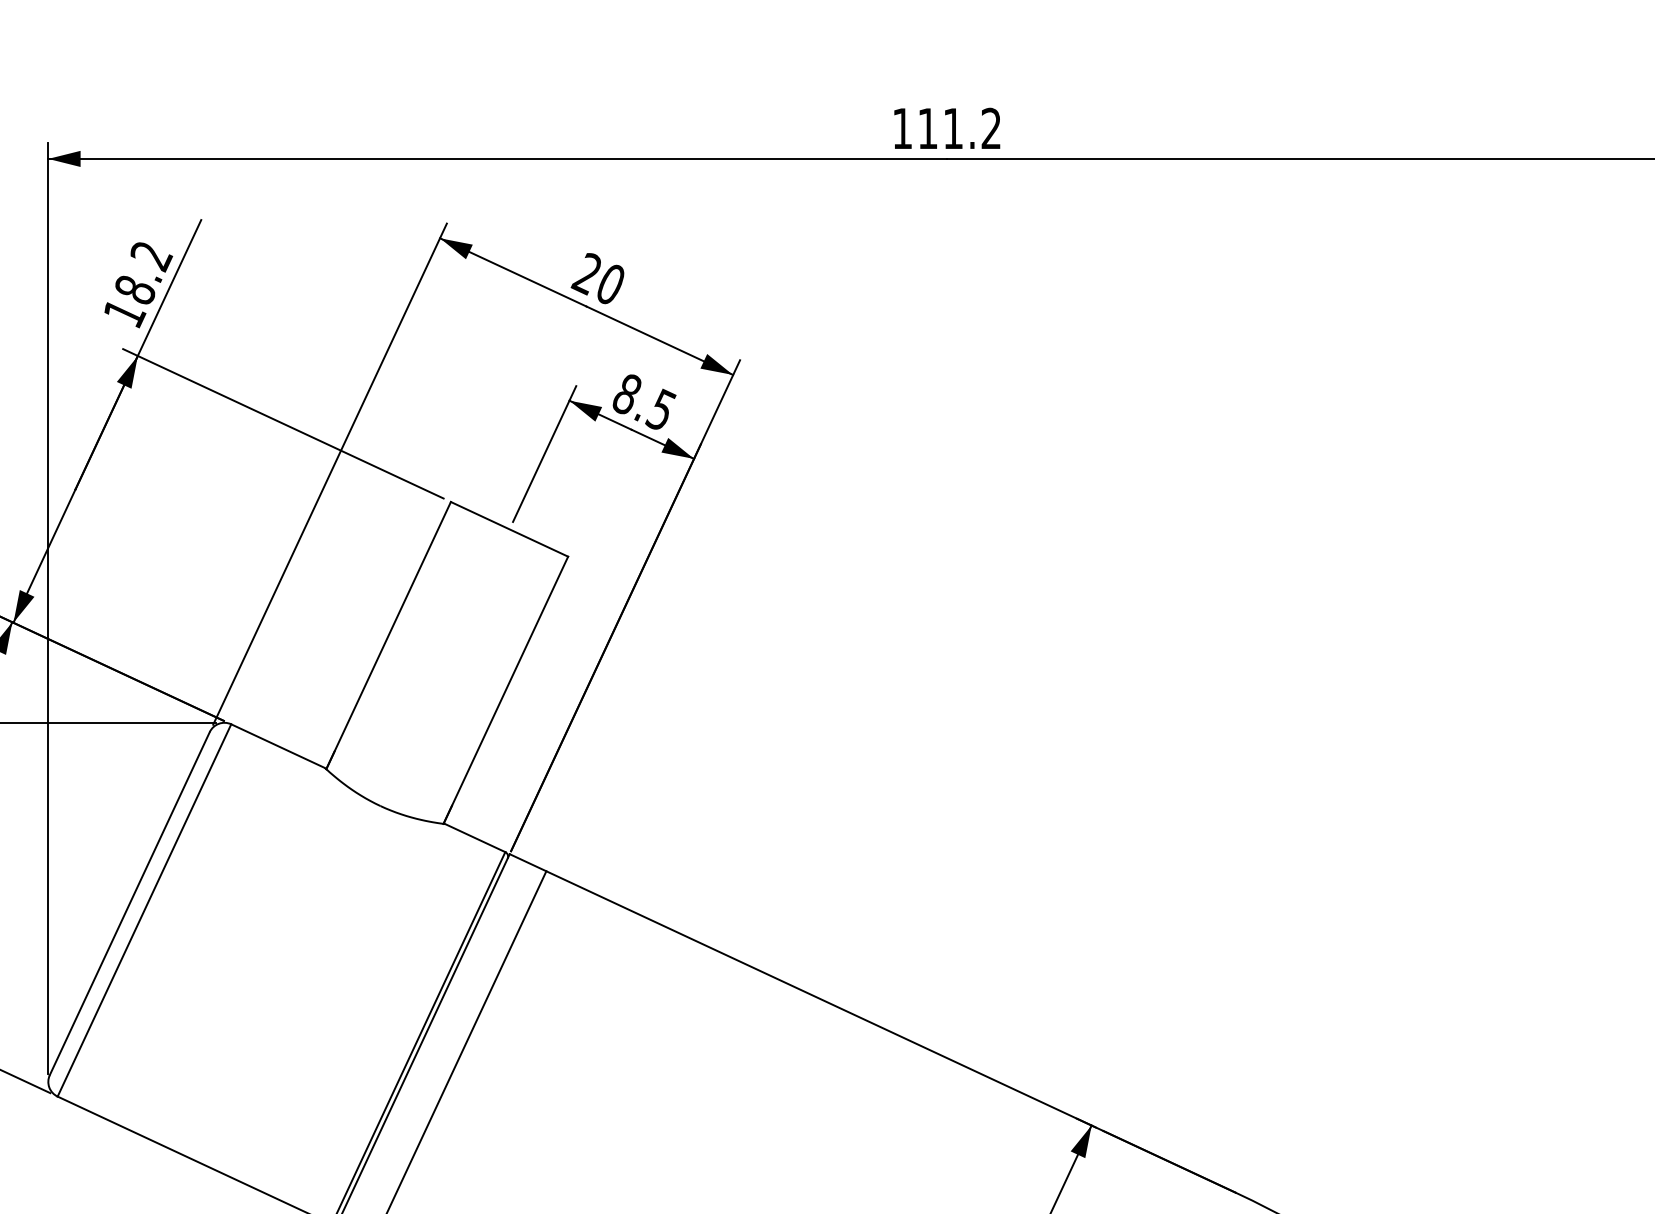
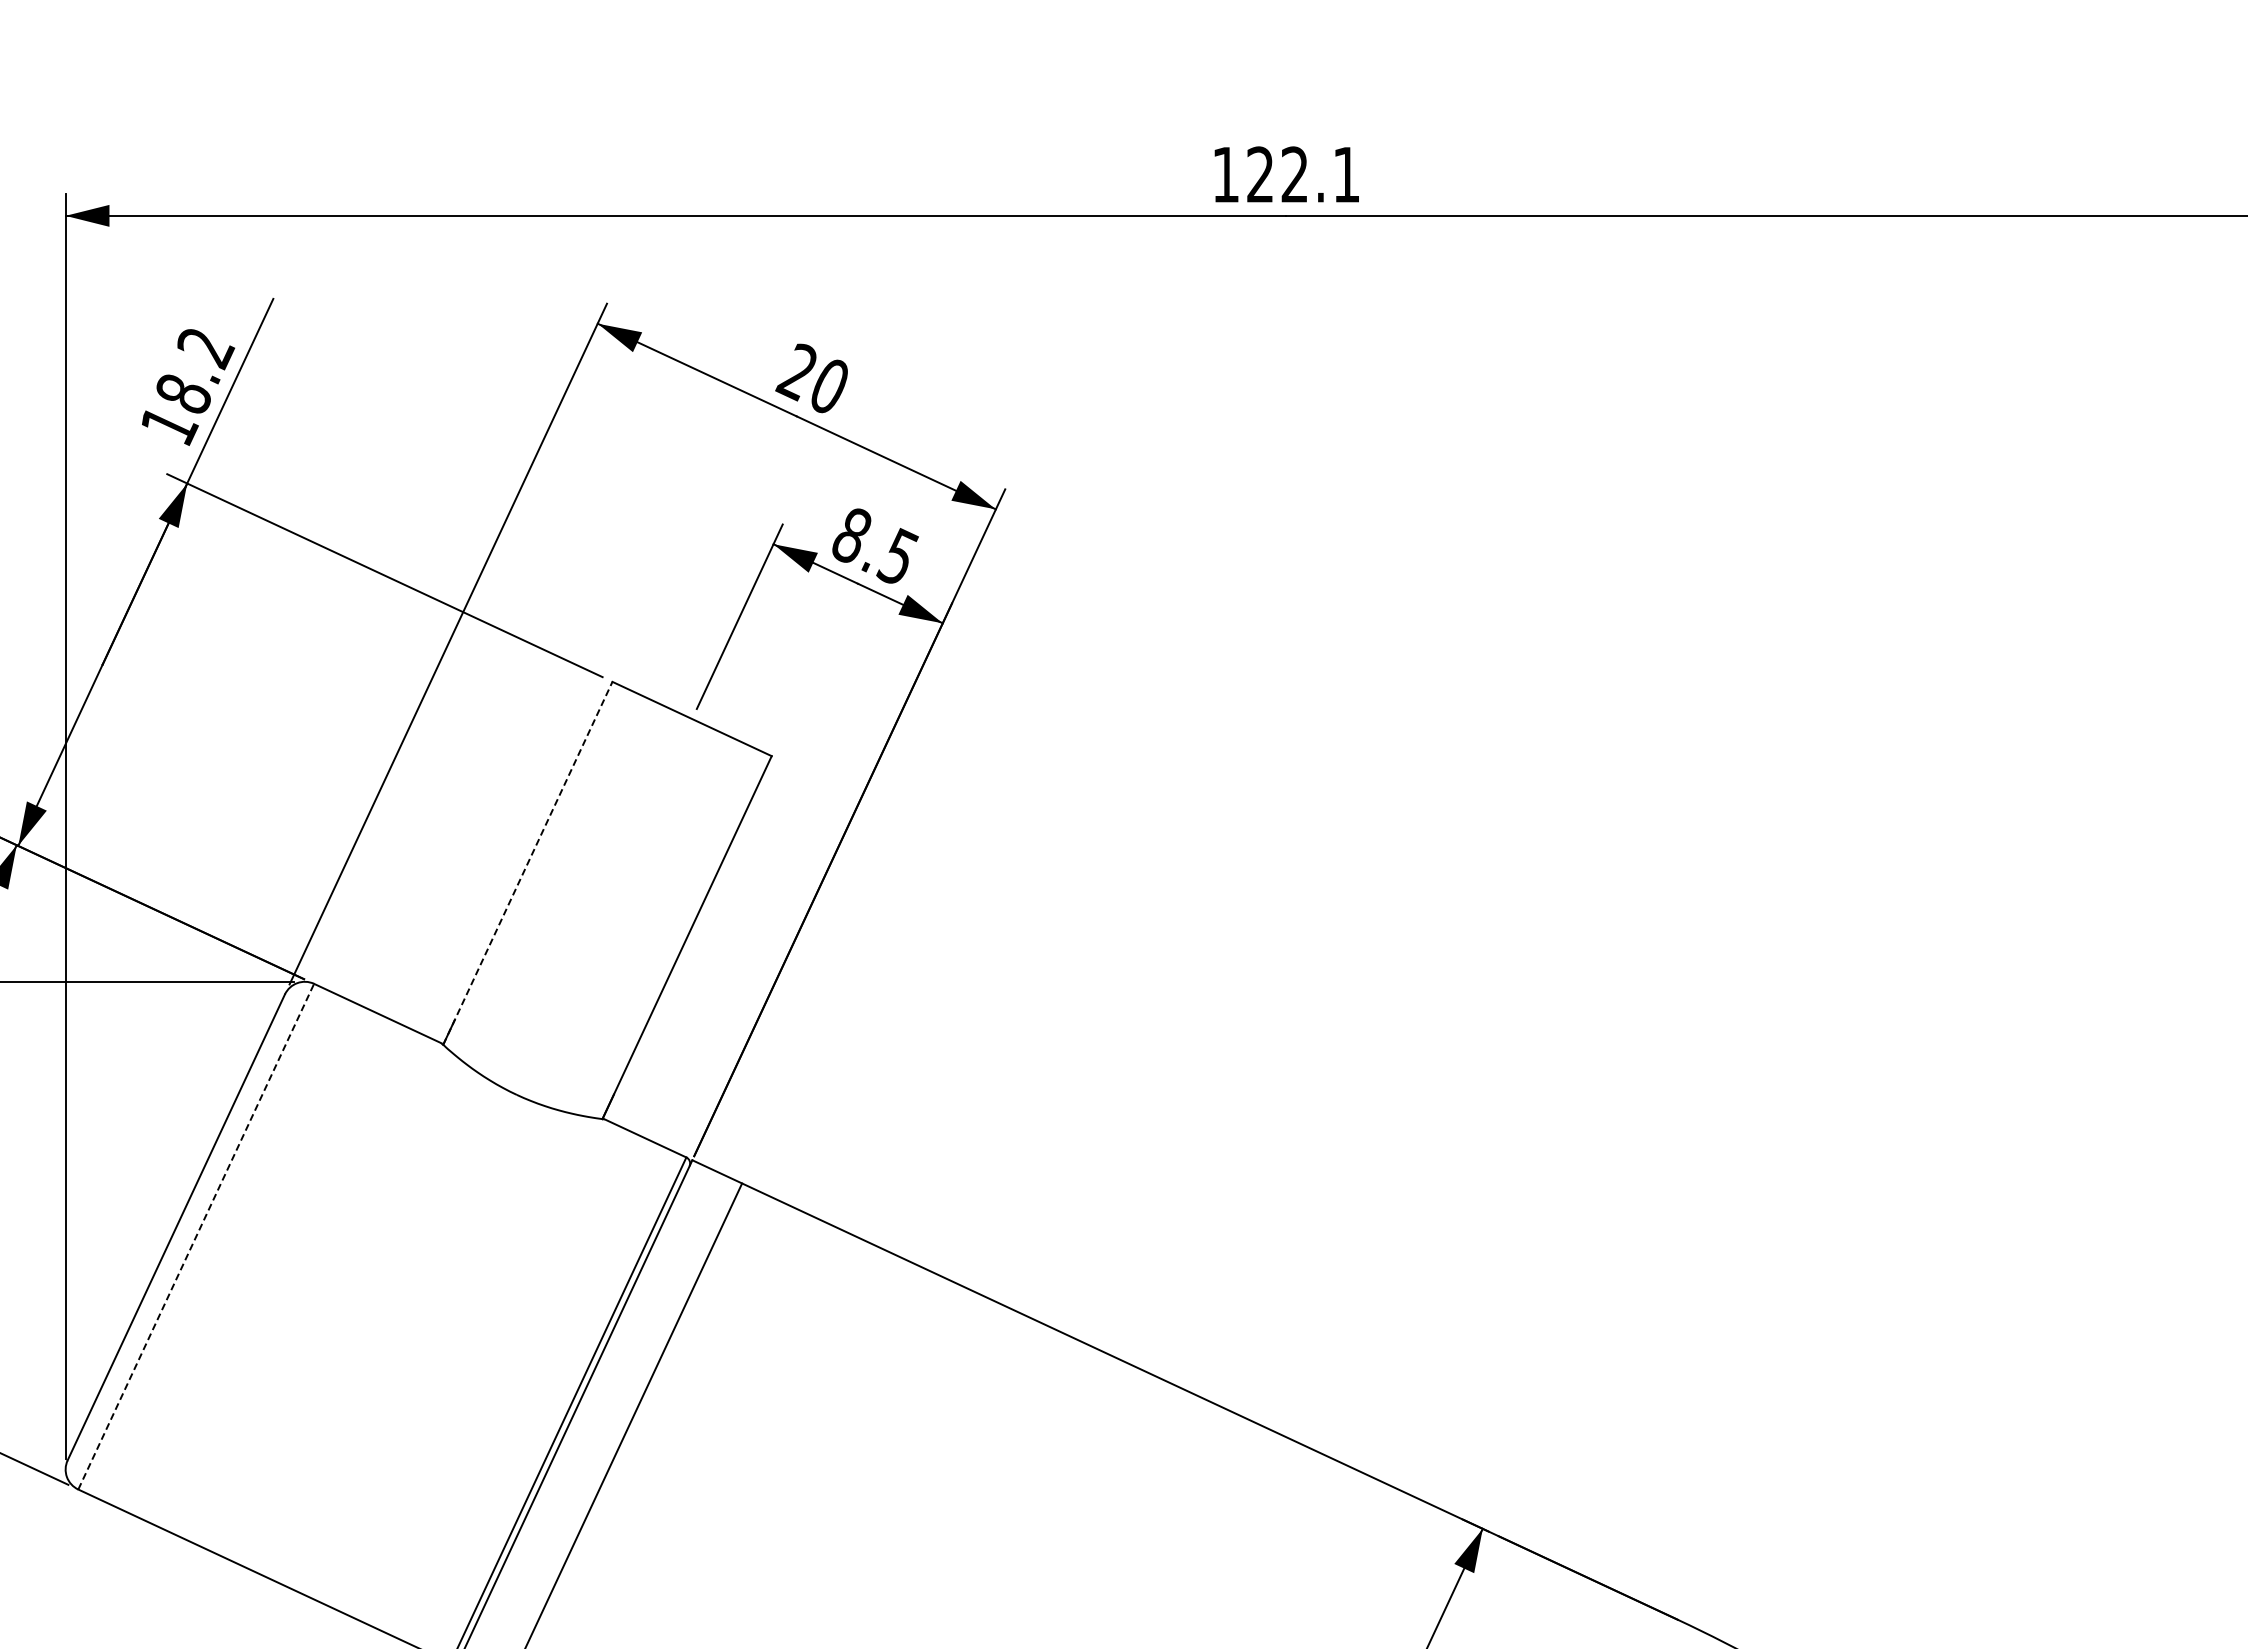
text: (958, 128) -> (1302, 174), 111.2 -> 122.1
line: (389, 634) -> (528, 862), solid -> dashed
line: (144, 910) -> (196, 1236), solid -> dashed

